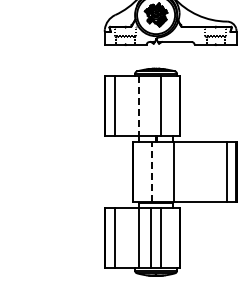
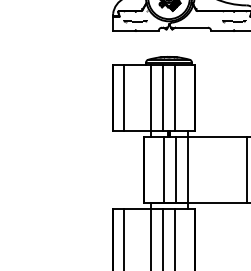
line: (139, 106) -> (150, 98), dashed -> solid
line: (150, 106) -> (162, 98), added
line: (151, 171) -> (164, 169), dashed -> solid
line: (162, 172) -> (176, 170), added

